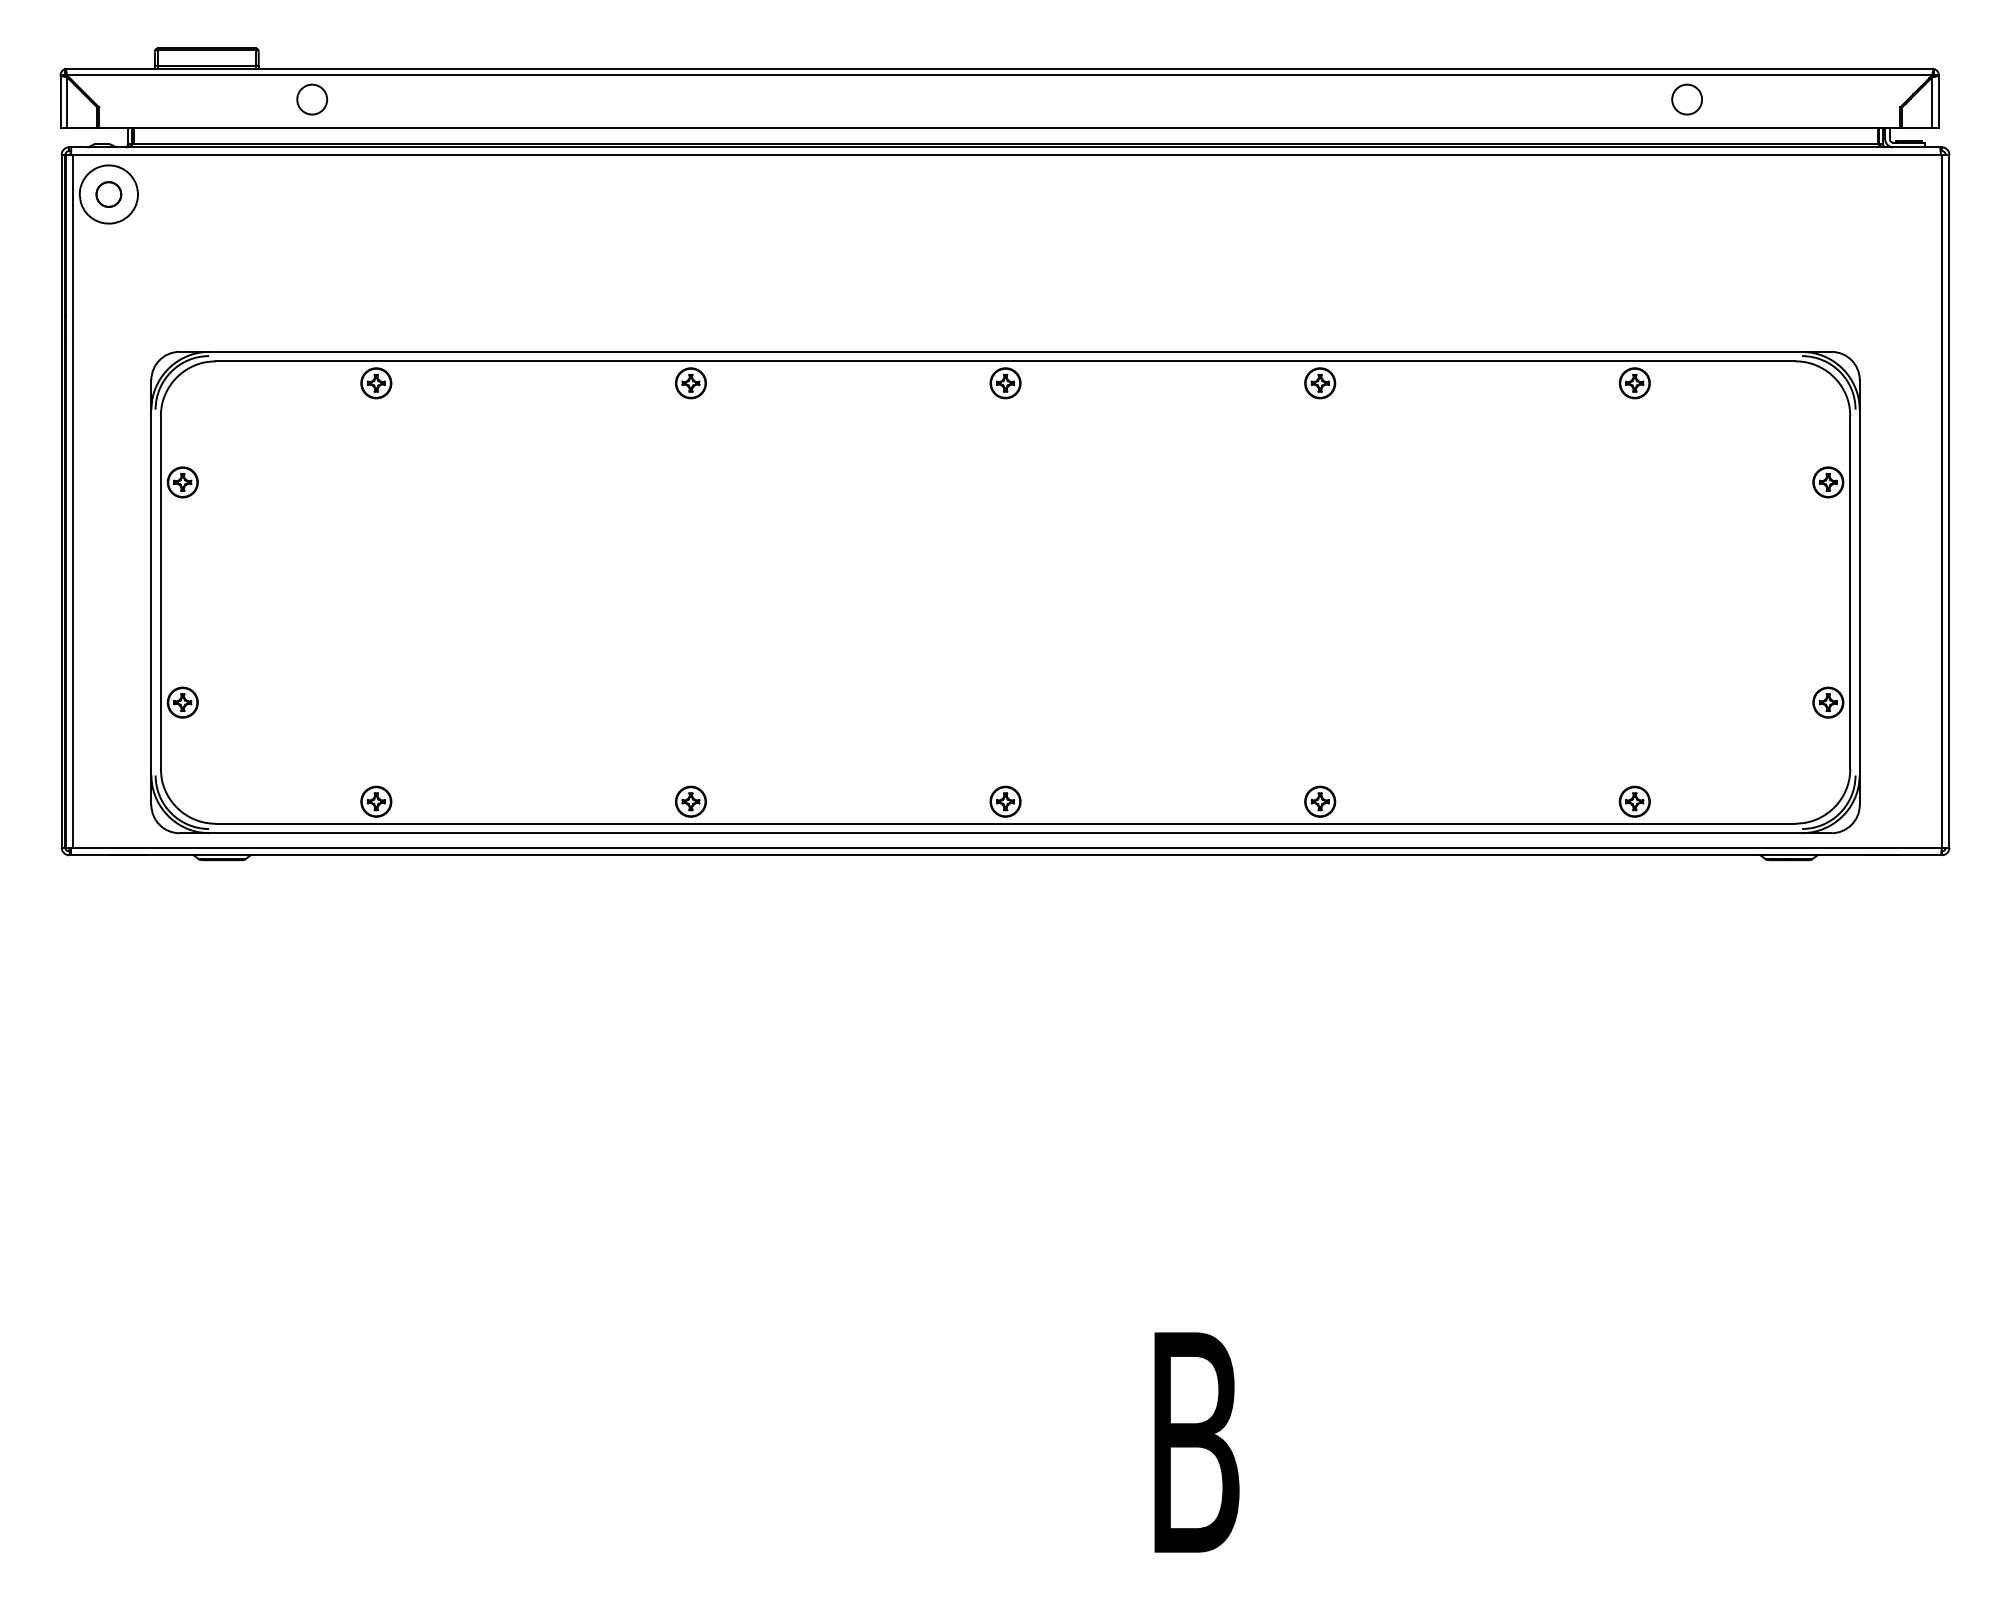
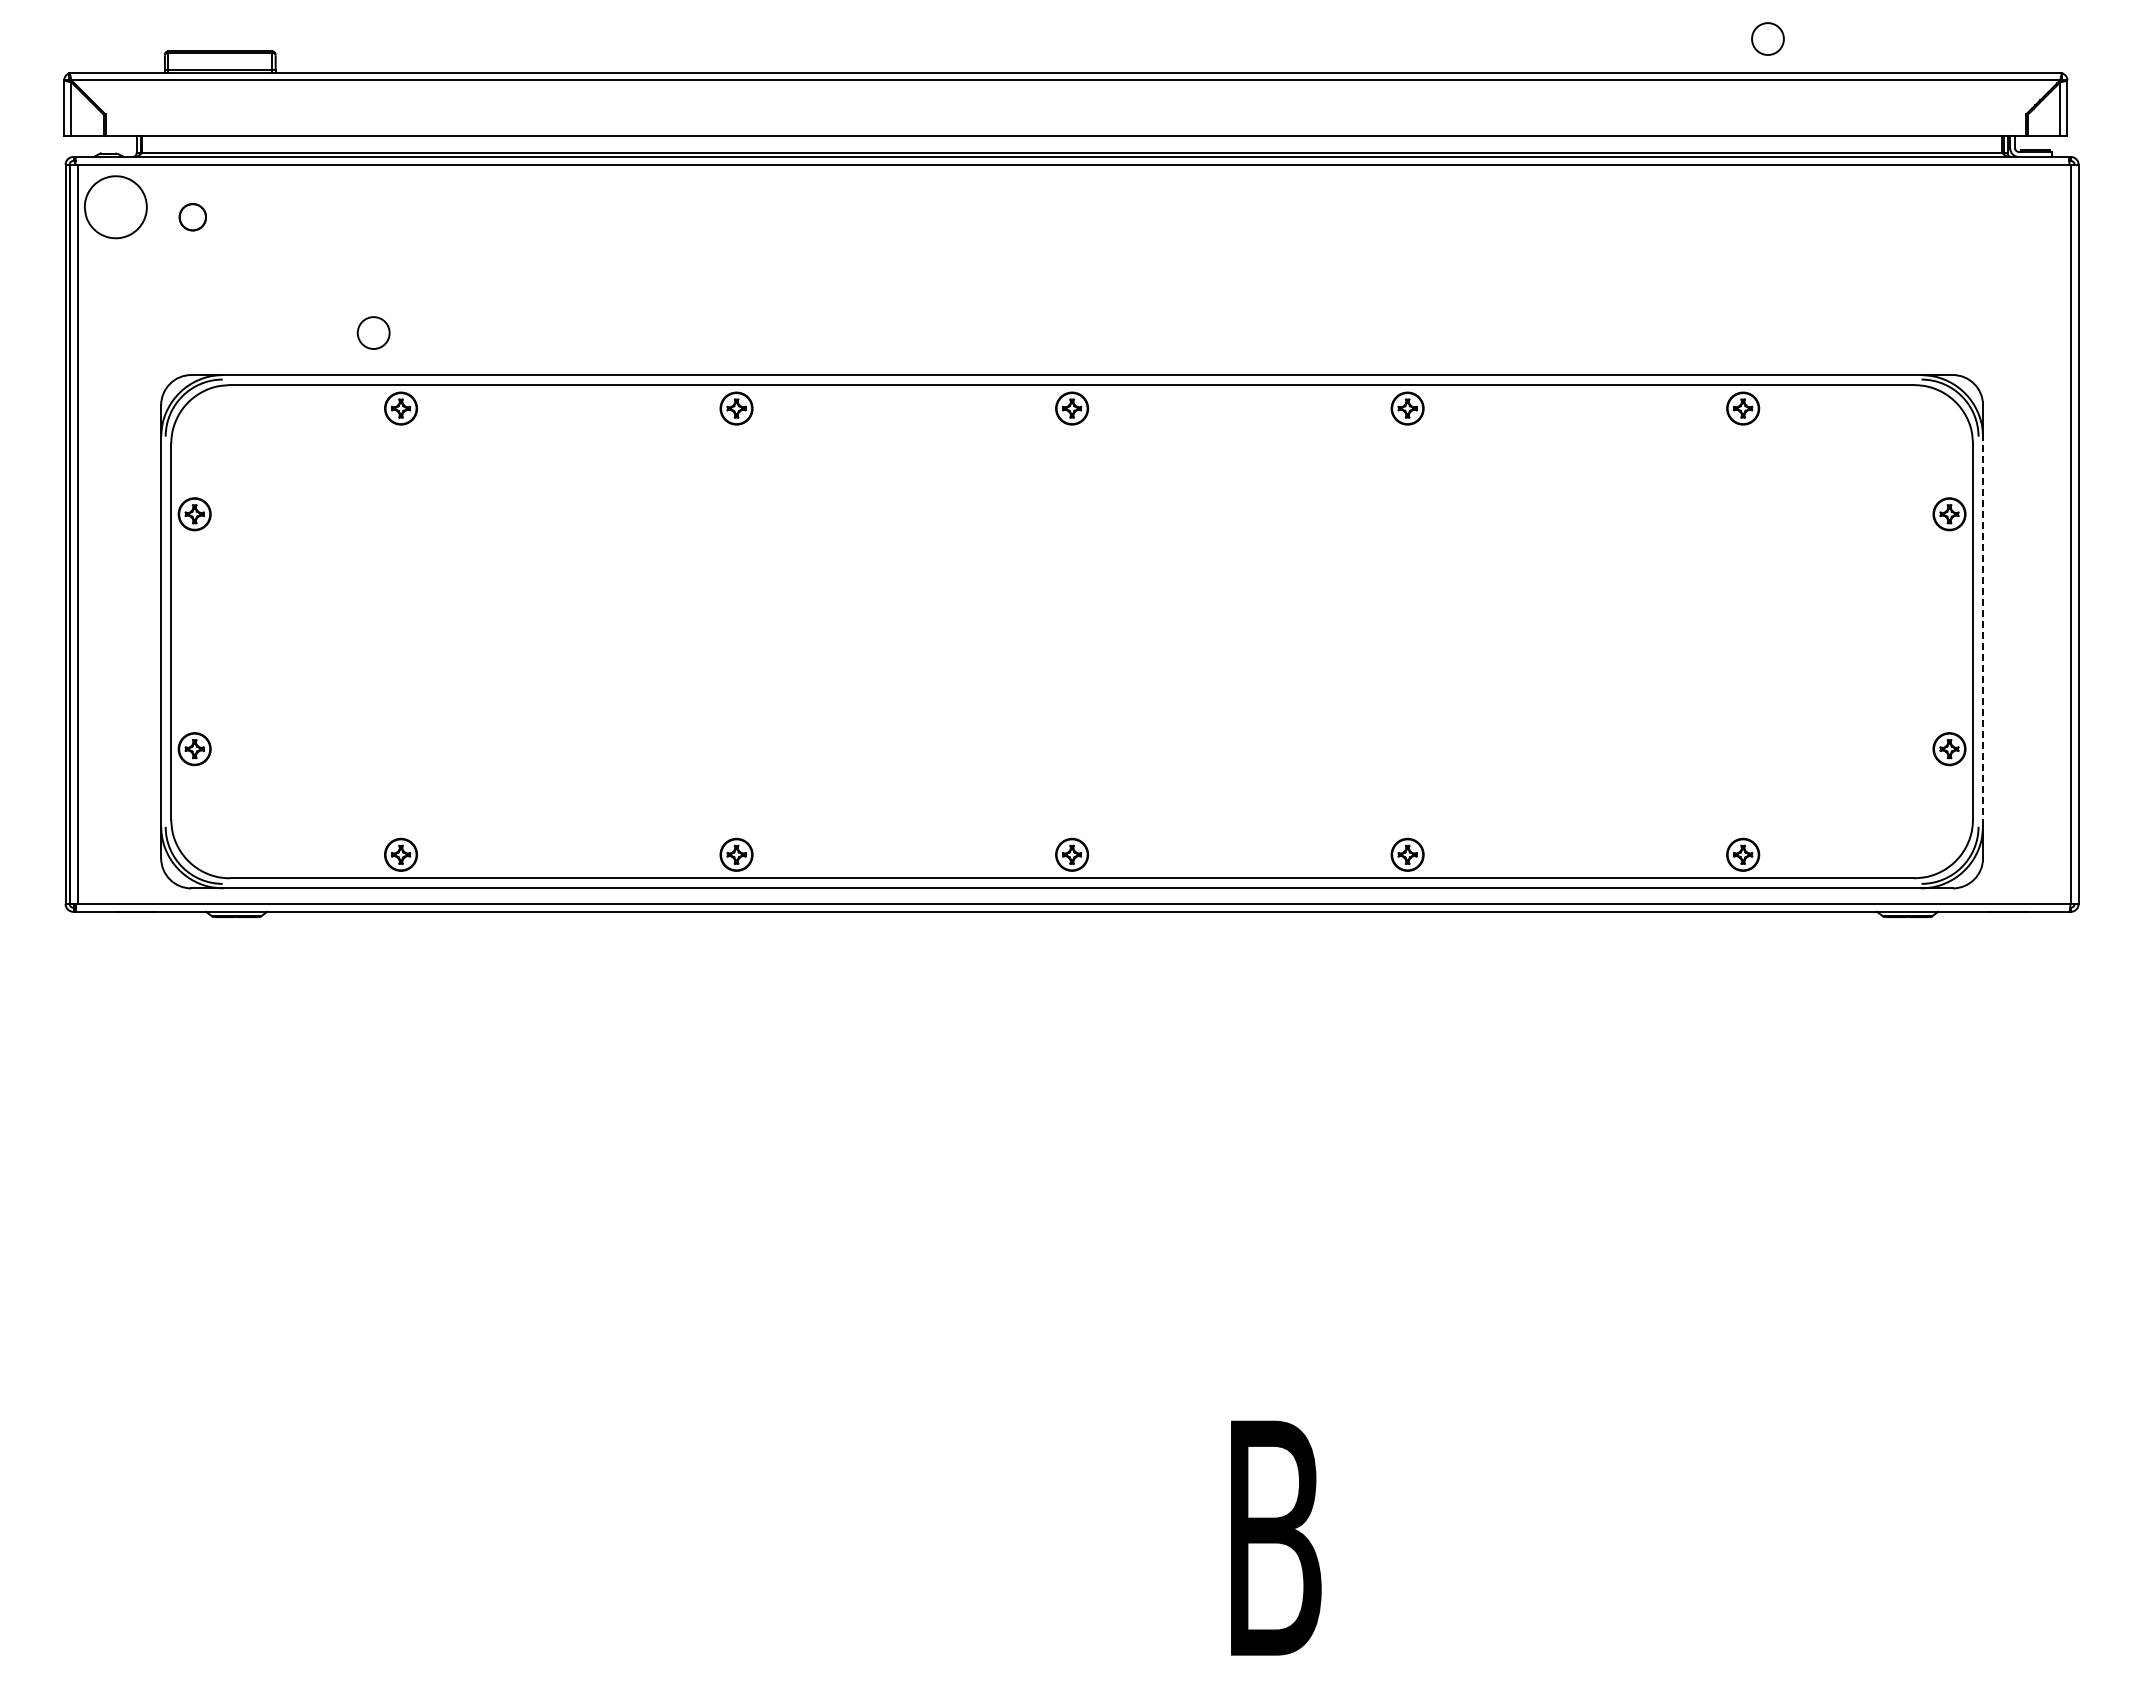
circle: (312, 99) -> (373, 332), moved
circle: (1686, 99) -> (1767, 38), moved
circle: (108, 194) -> (192, 217), moved
line: (1860, 592) -> (1983, 631), solid -> dashed

